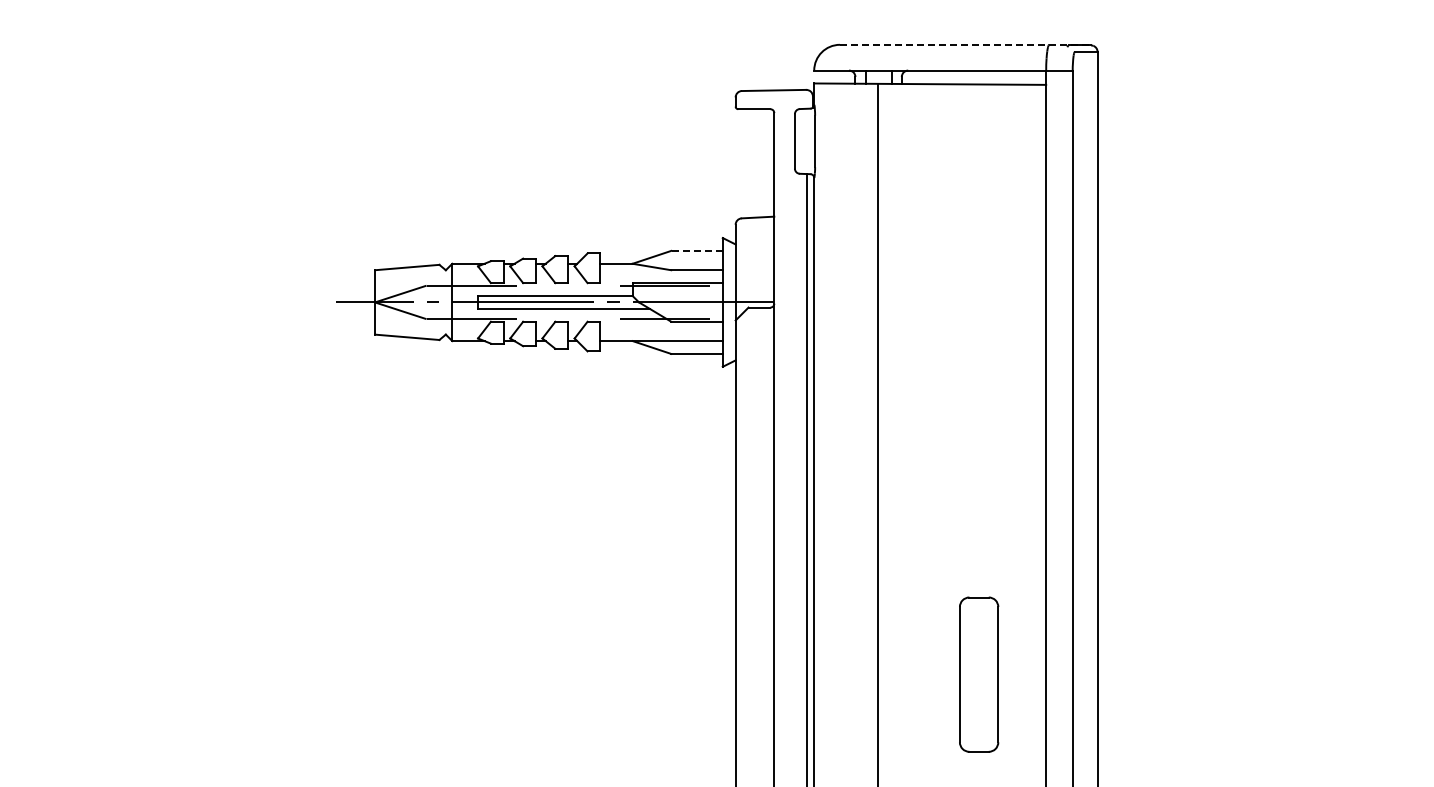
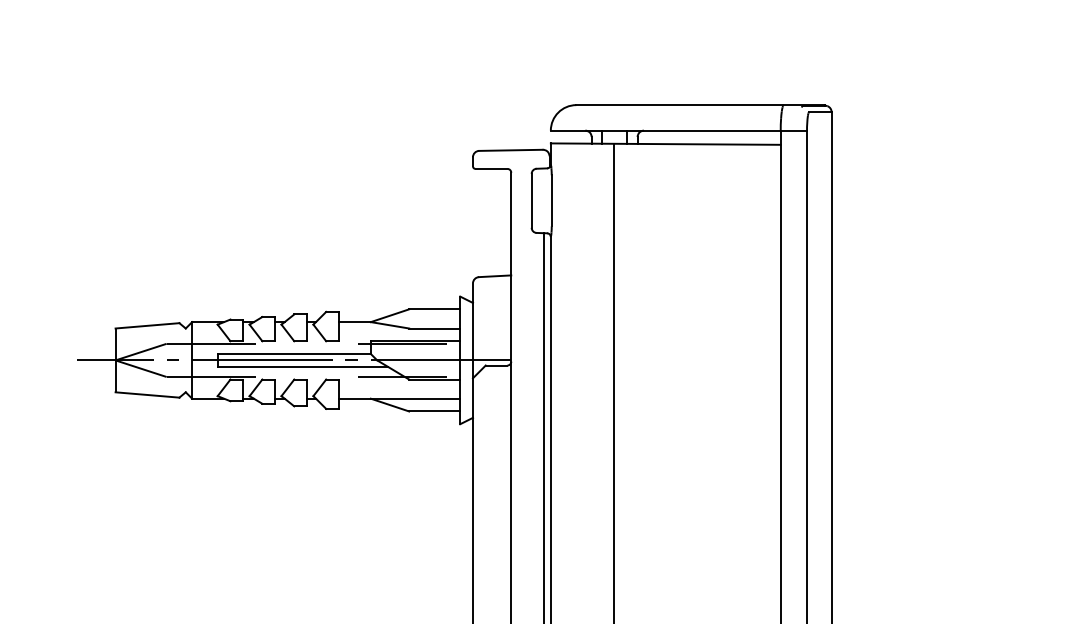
line: (965, 44) -> (700, 104), dashed -> solid
line: (697, 250) -> (435, 308), dashed -> solid

